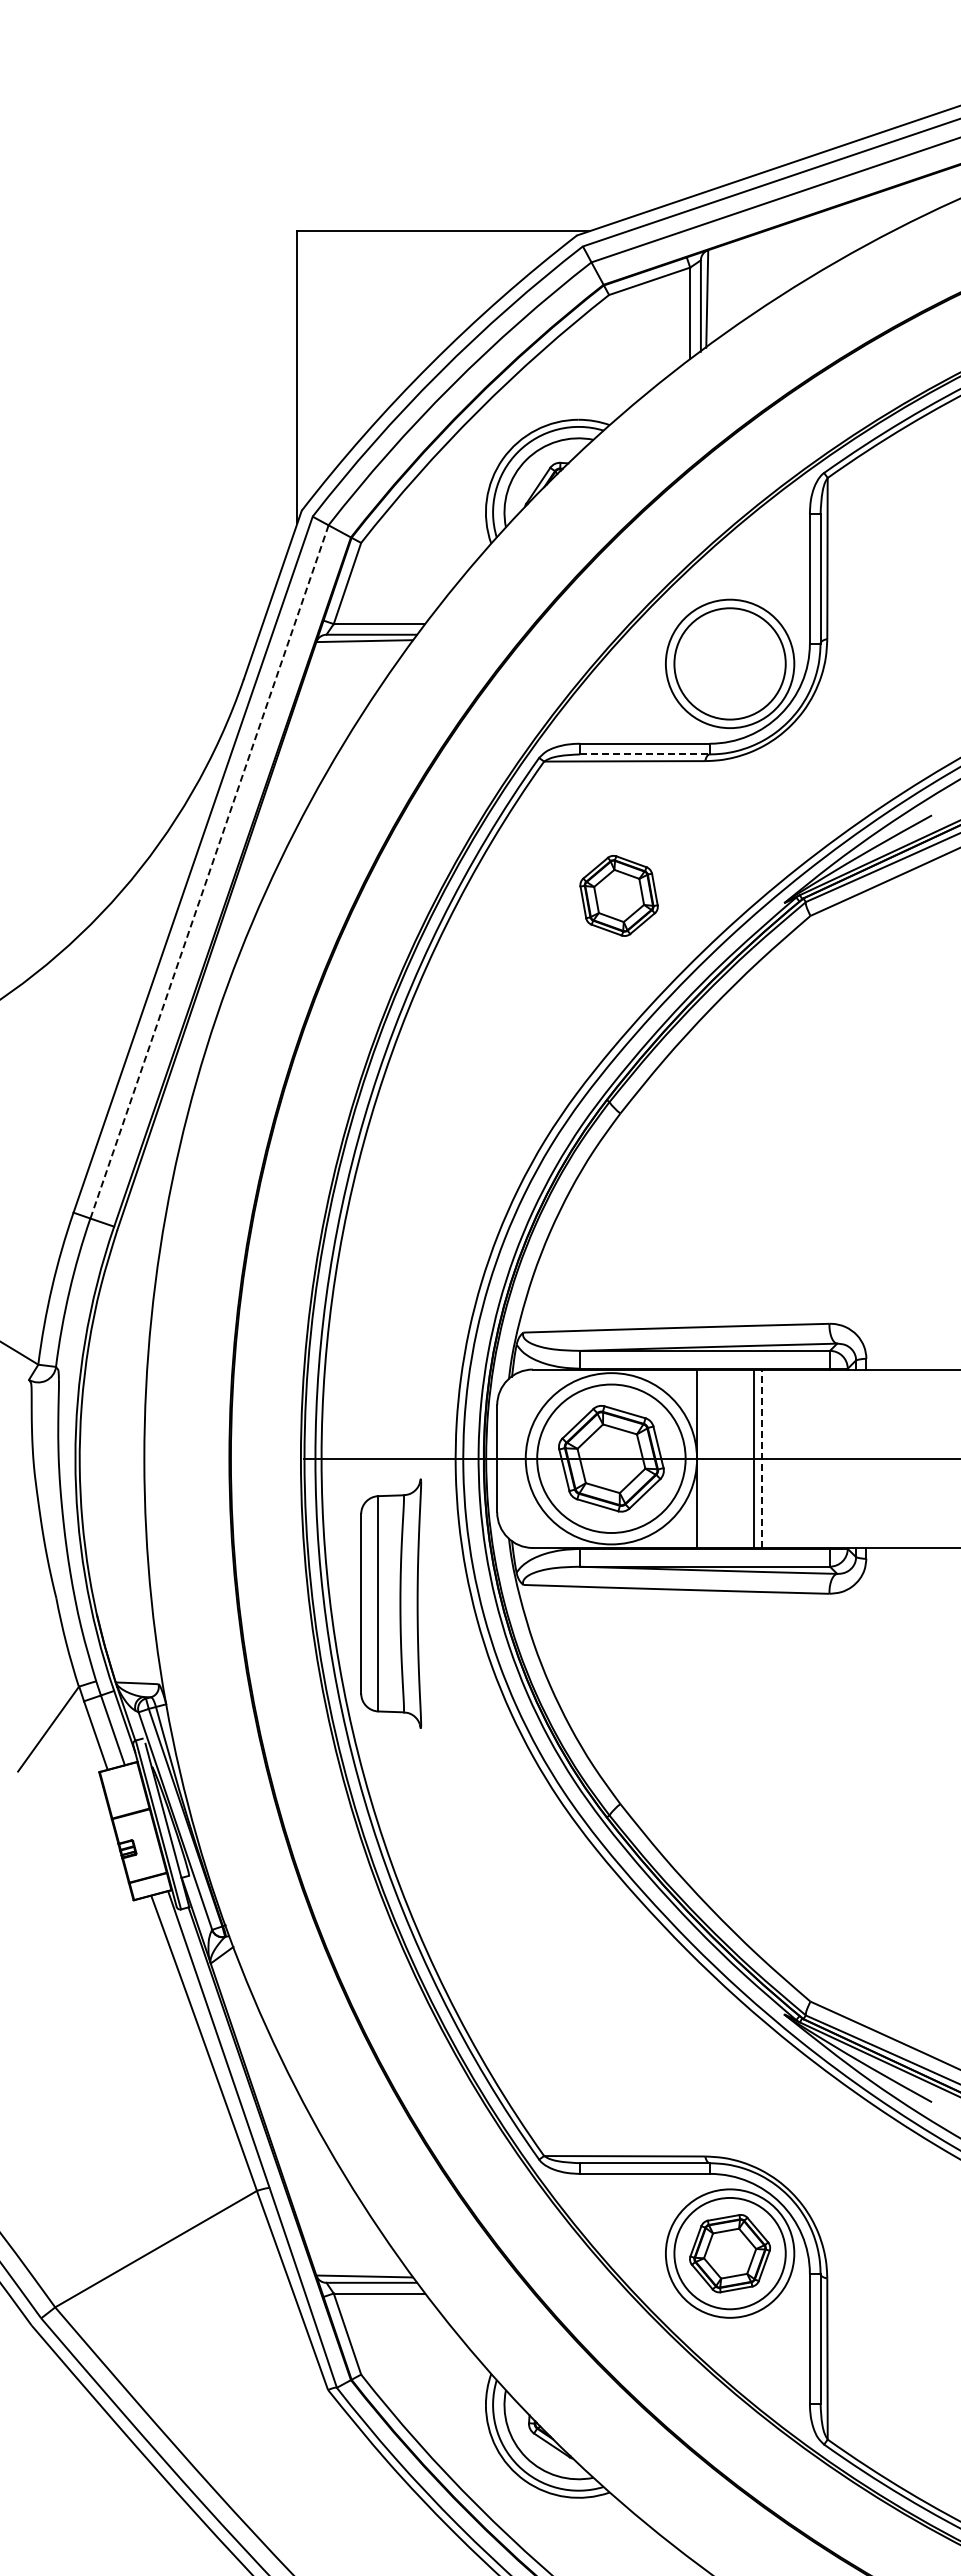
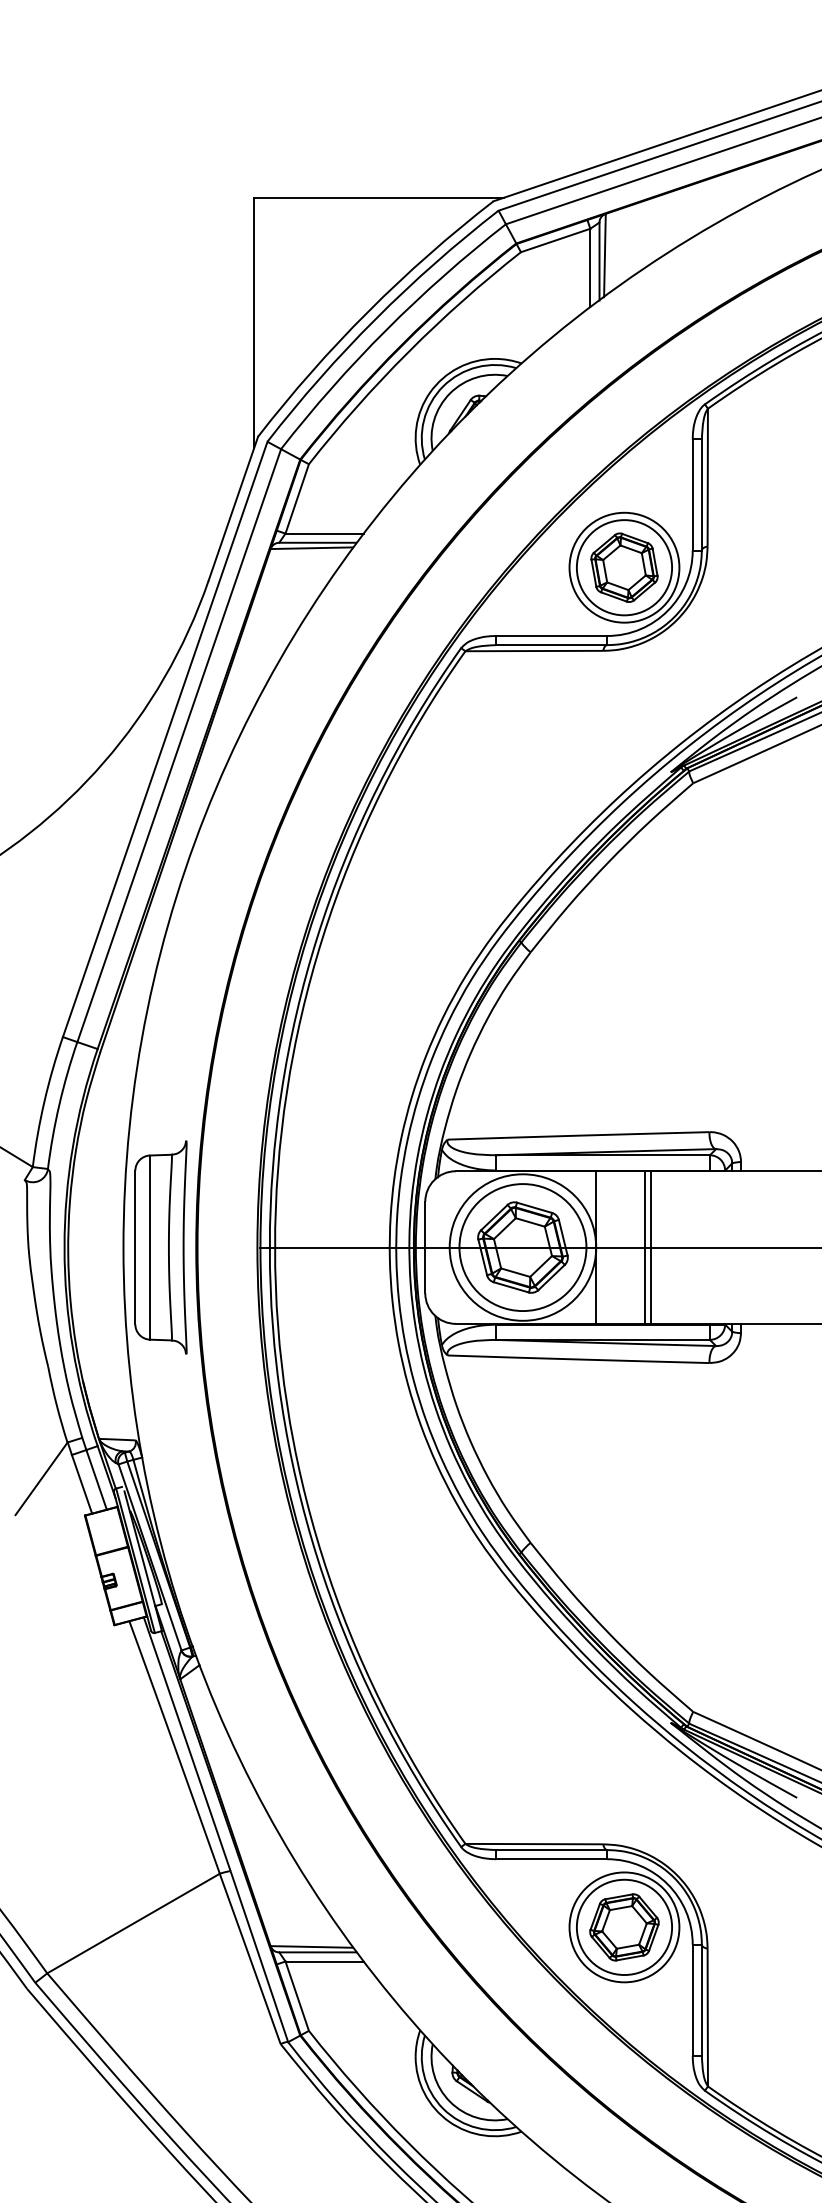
line: (645, 754) -> (552, 645), dashed -> solid
line: (209, 872) -> (179, 746), dashed -> solid
part: (618, 895) -> (623, 567), moved
line: (761, 1458) -> (651, 1247), dashed -> solid
part: (391, 1603) -> (161, 1247), moved

